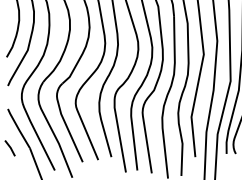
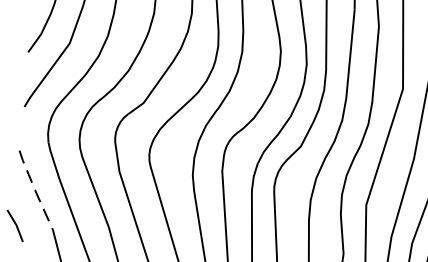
line: (18, 128) -> (35, 189), solid -> dashed

